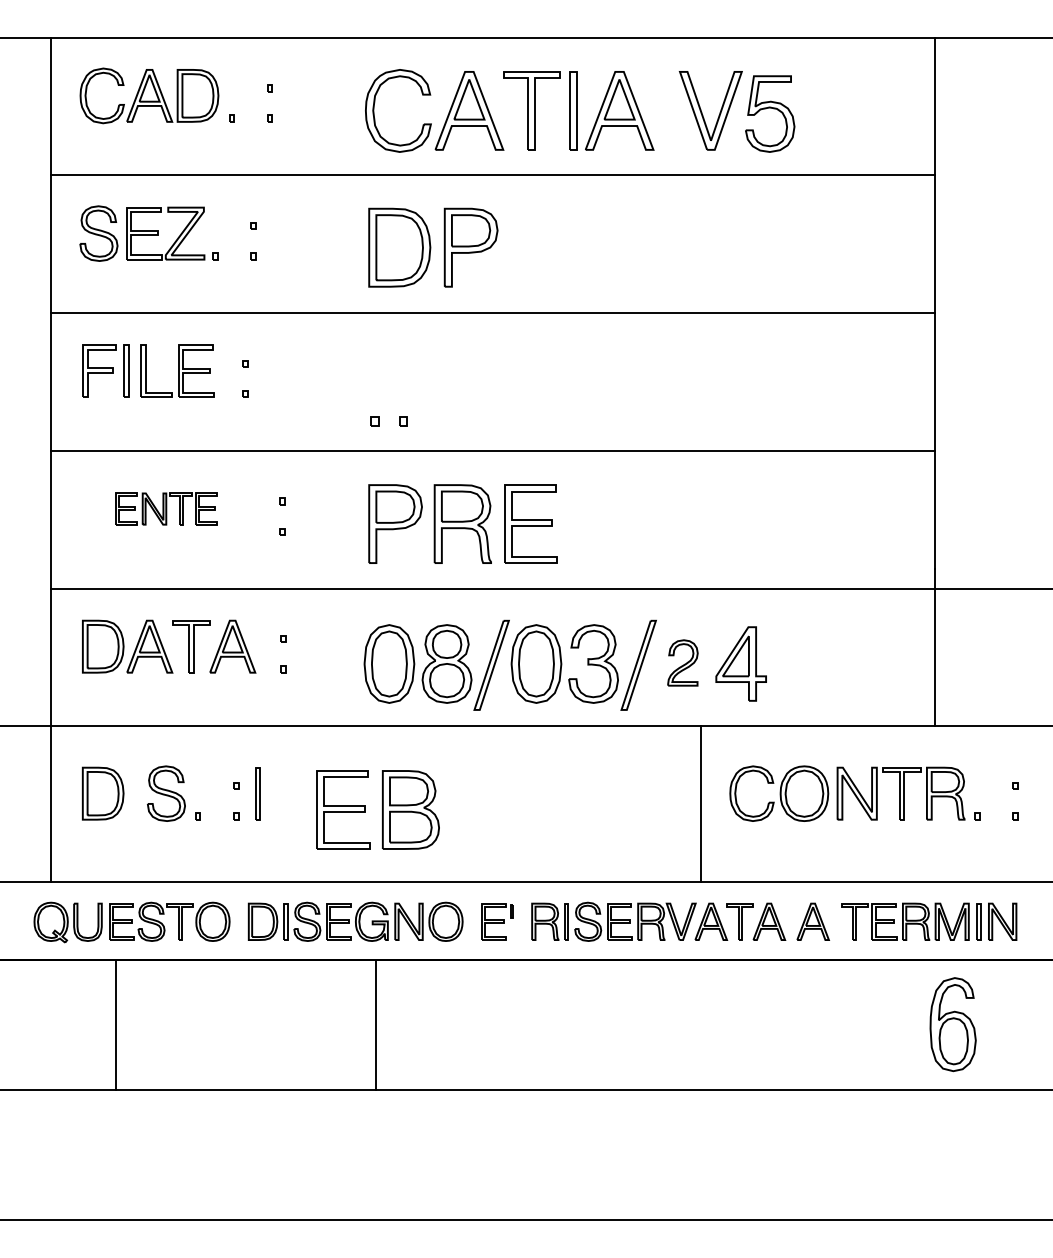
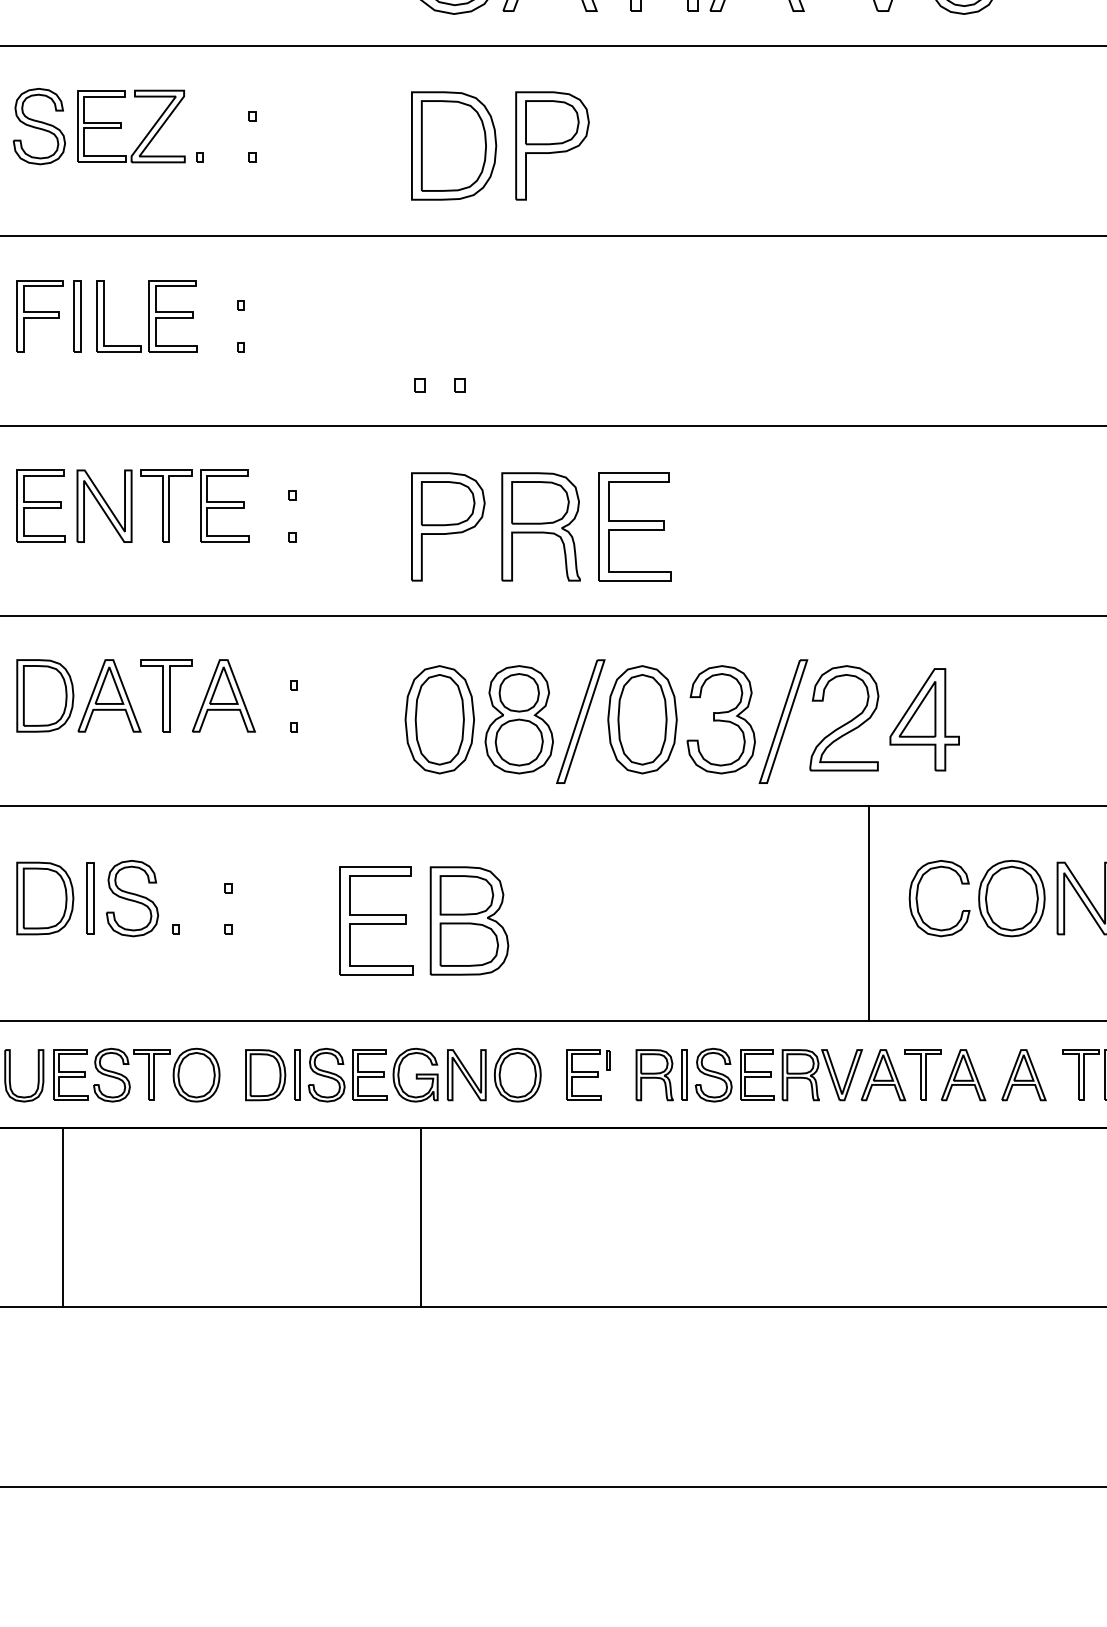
part: (166, 508) -> (132, 505), size x1.67
part: (682, 662) -> (843, 717), size x1.67
part: (257, 793) -> (89, 898), moved

